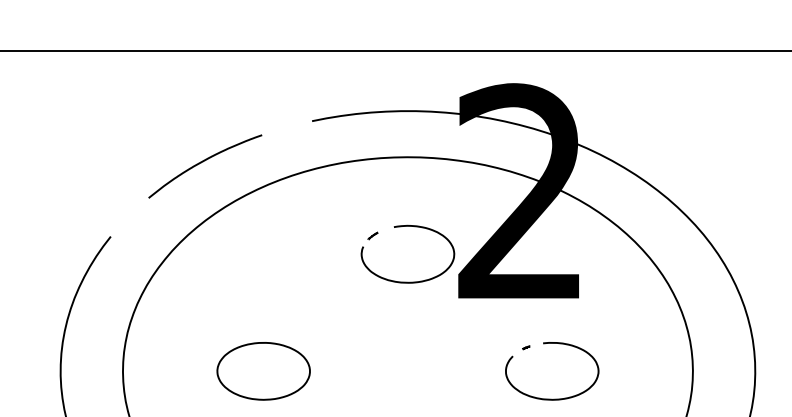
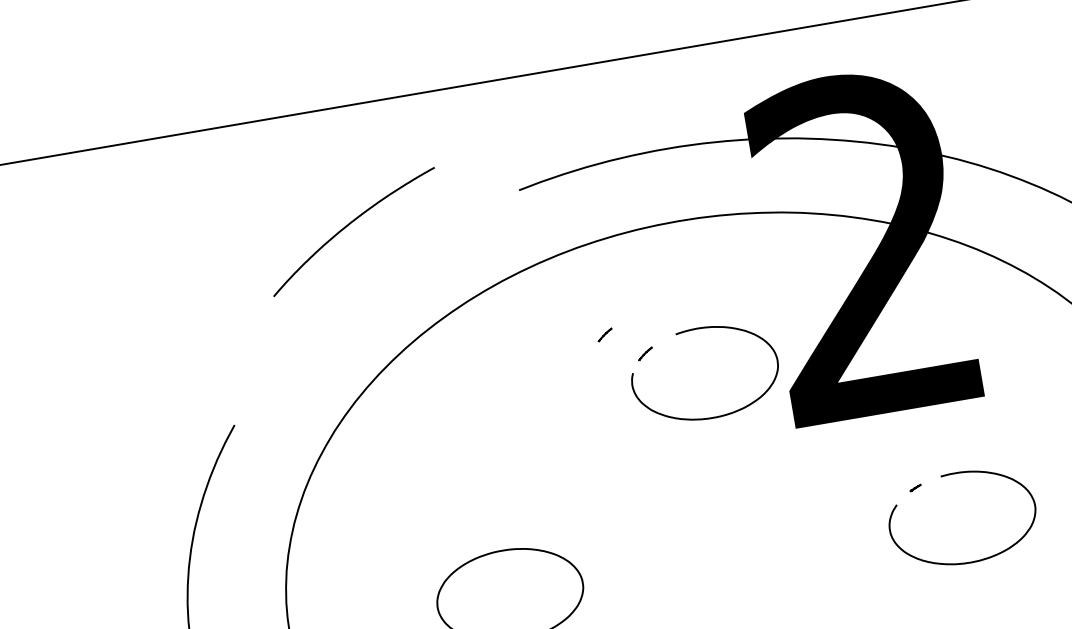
curve: (203, 162) -> (350, 226), moved
curve: (349, 219) -> (604, 334), added

